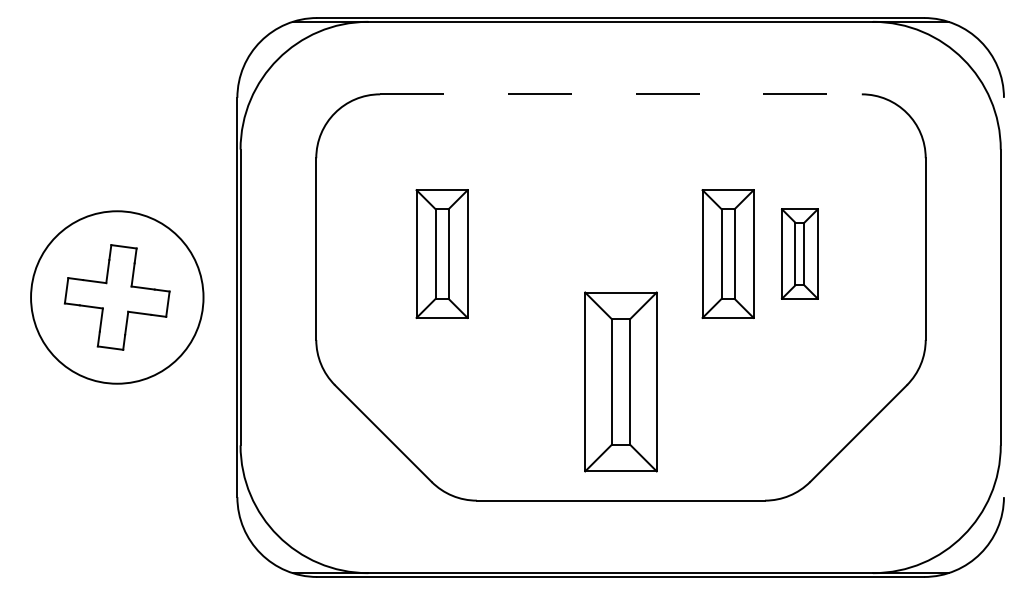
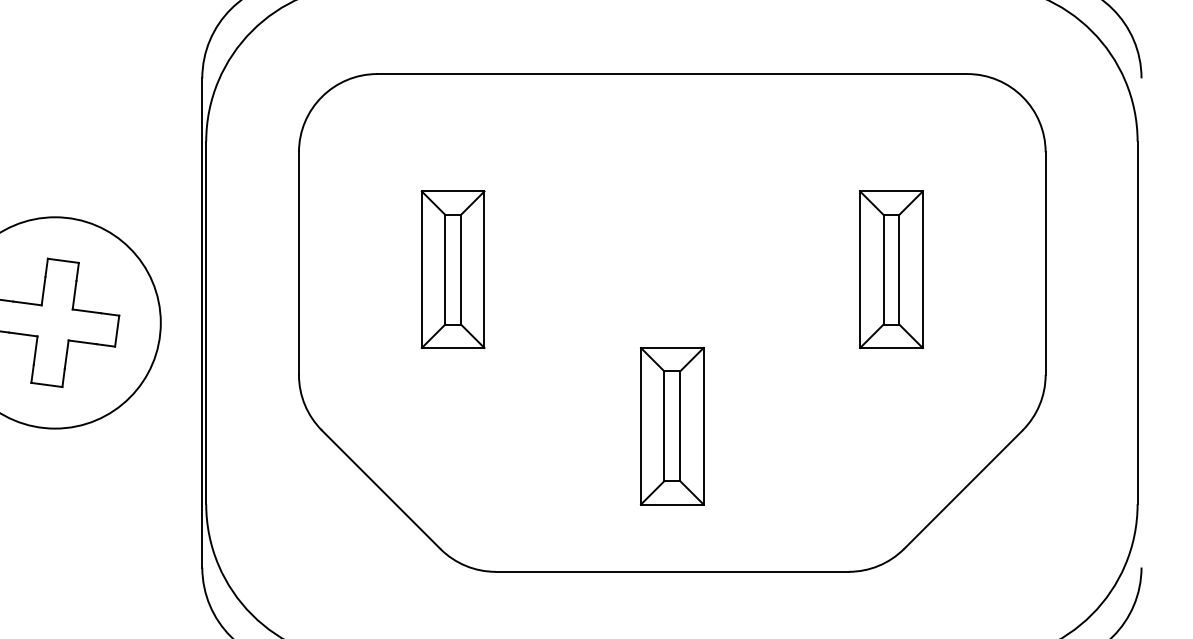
line: (621, 94) -> (672, 74), dashed -> solid
part: (727, 253) -> (802, 269), removed
part: (799, 253) -> (891, 269), size x1.43
part: (620, 381) -> (671, 425), size x0.71

